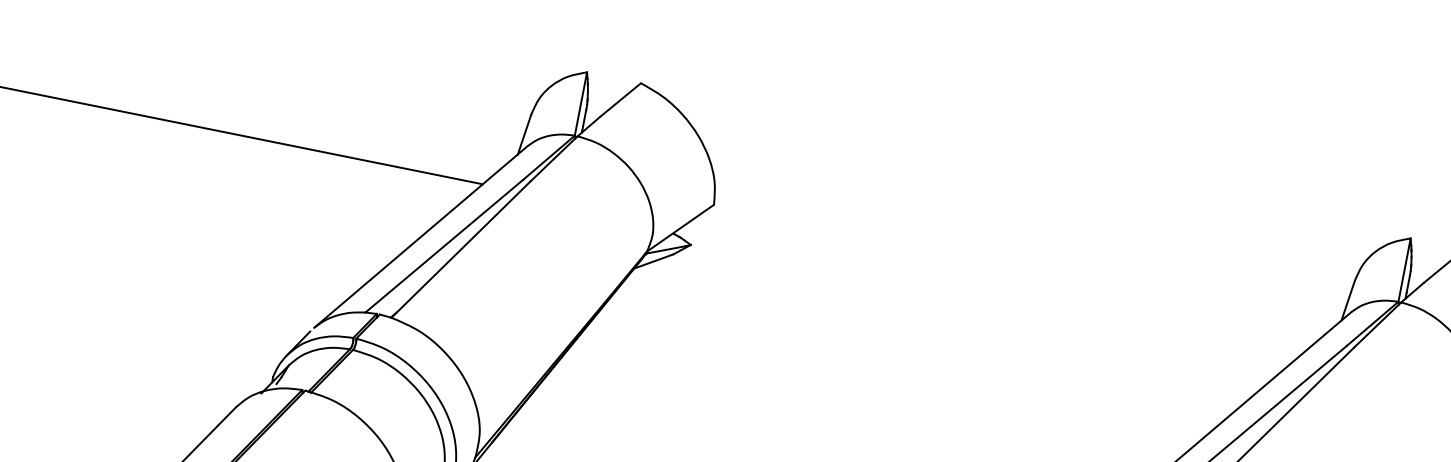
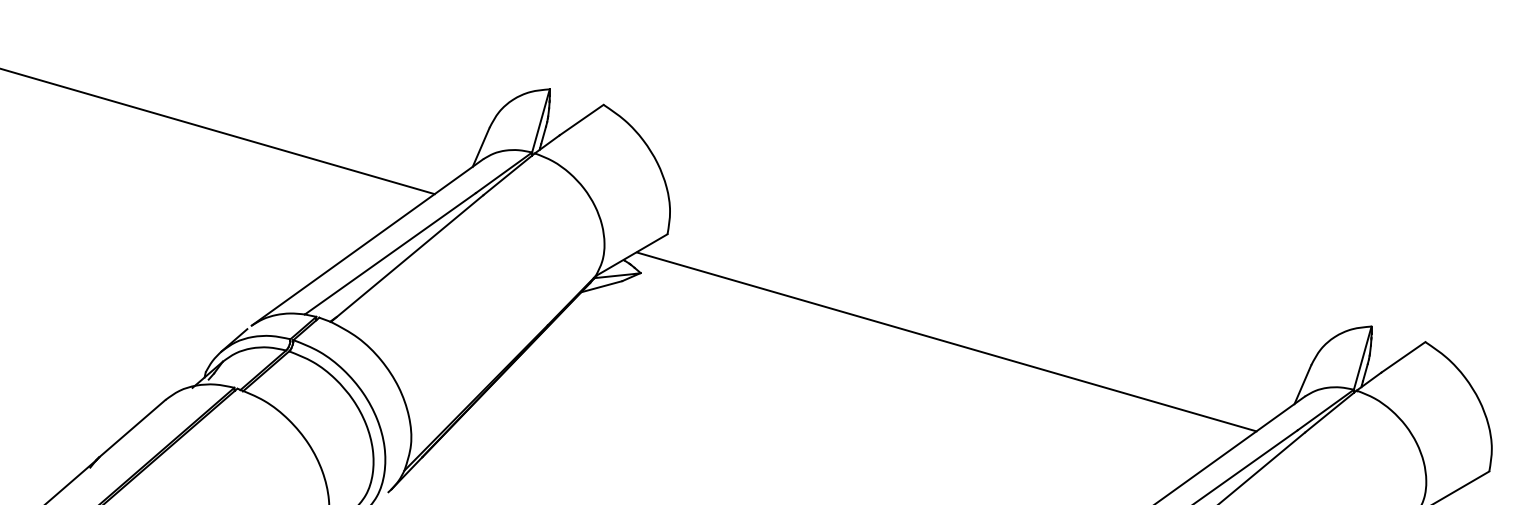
line: (995, 287) -> (946, 341), added

